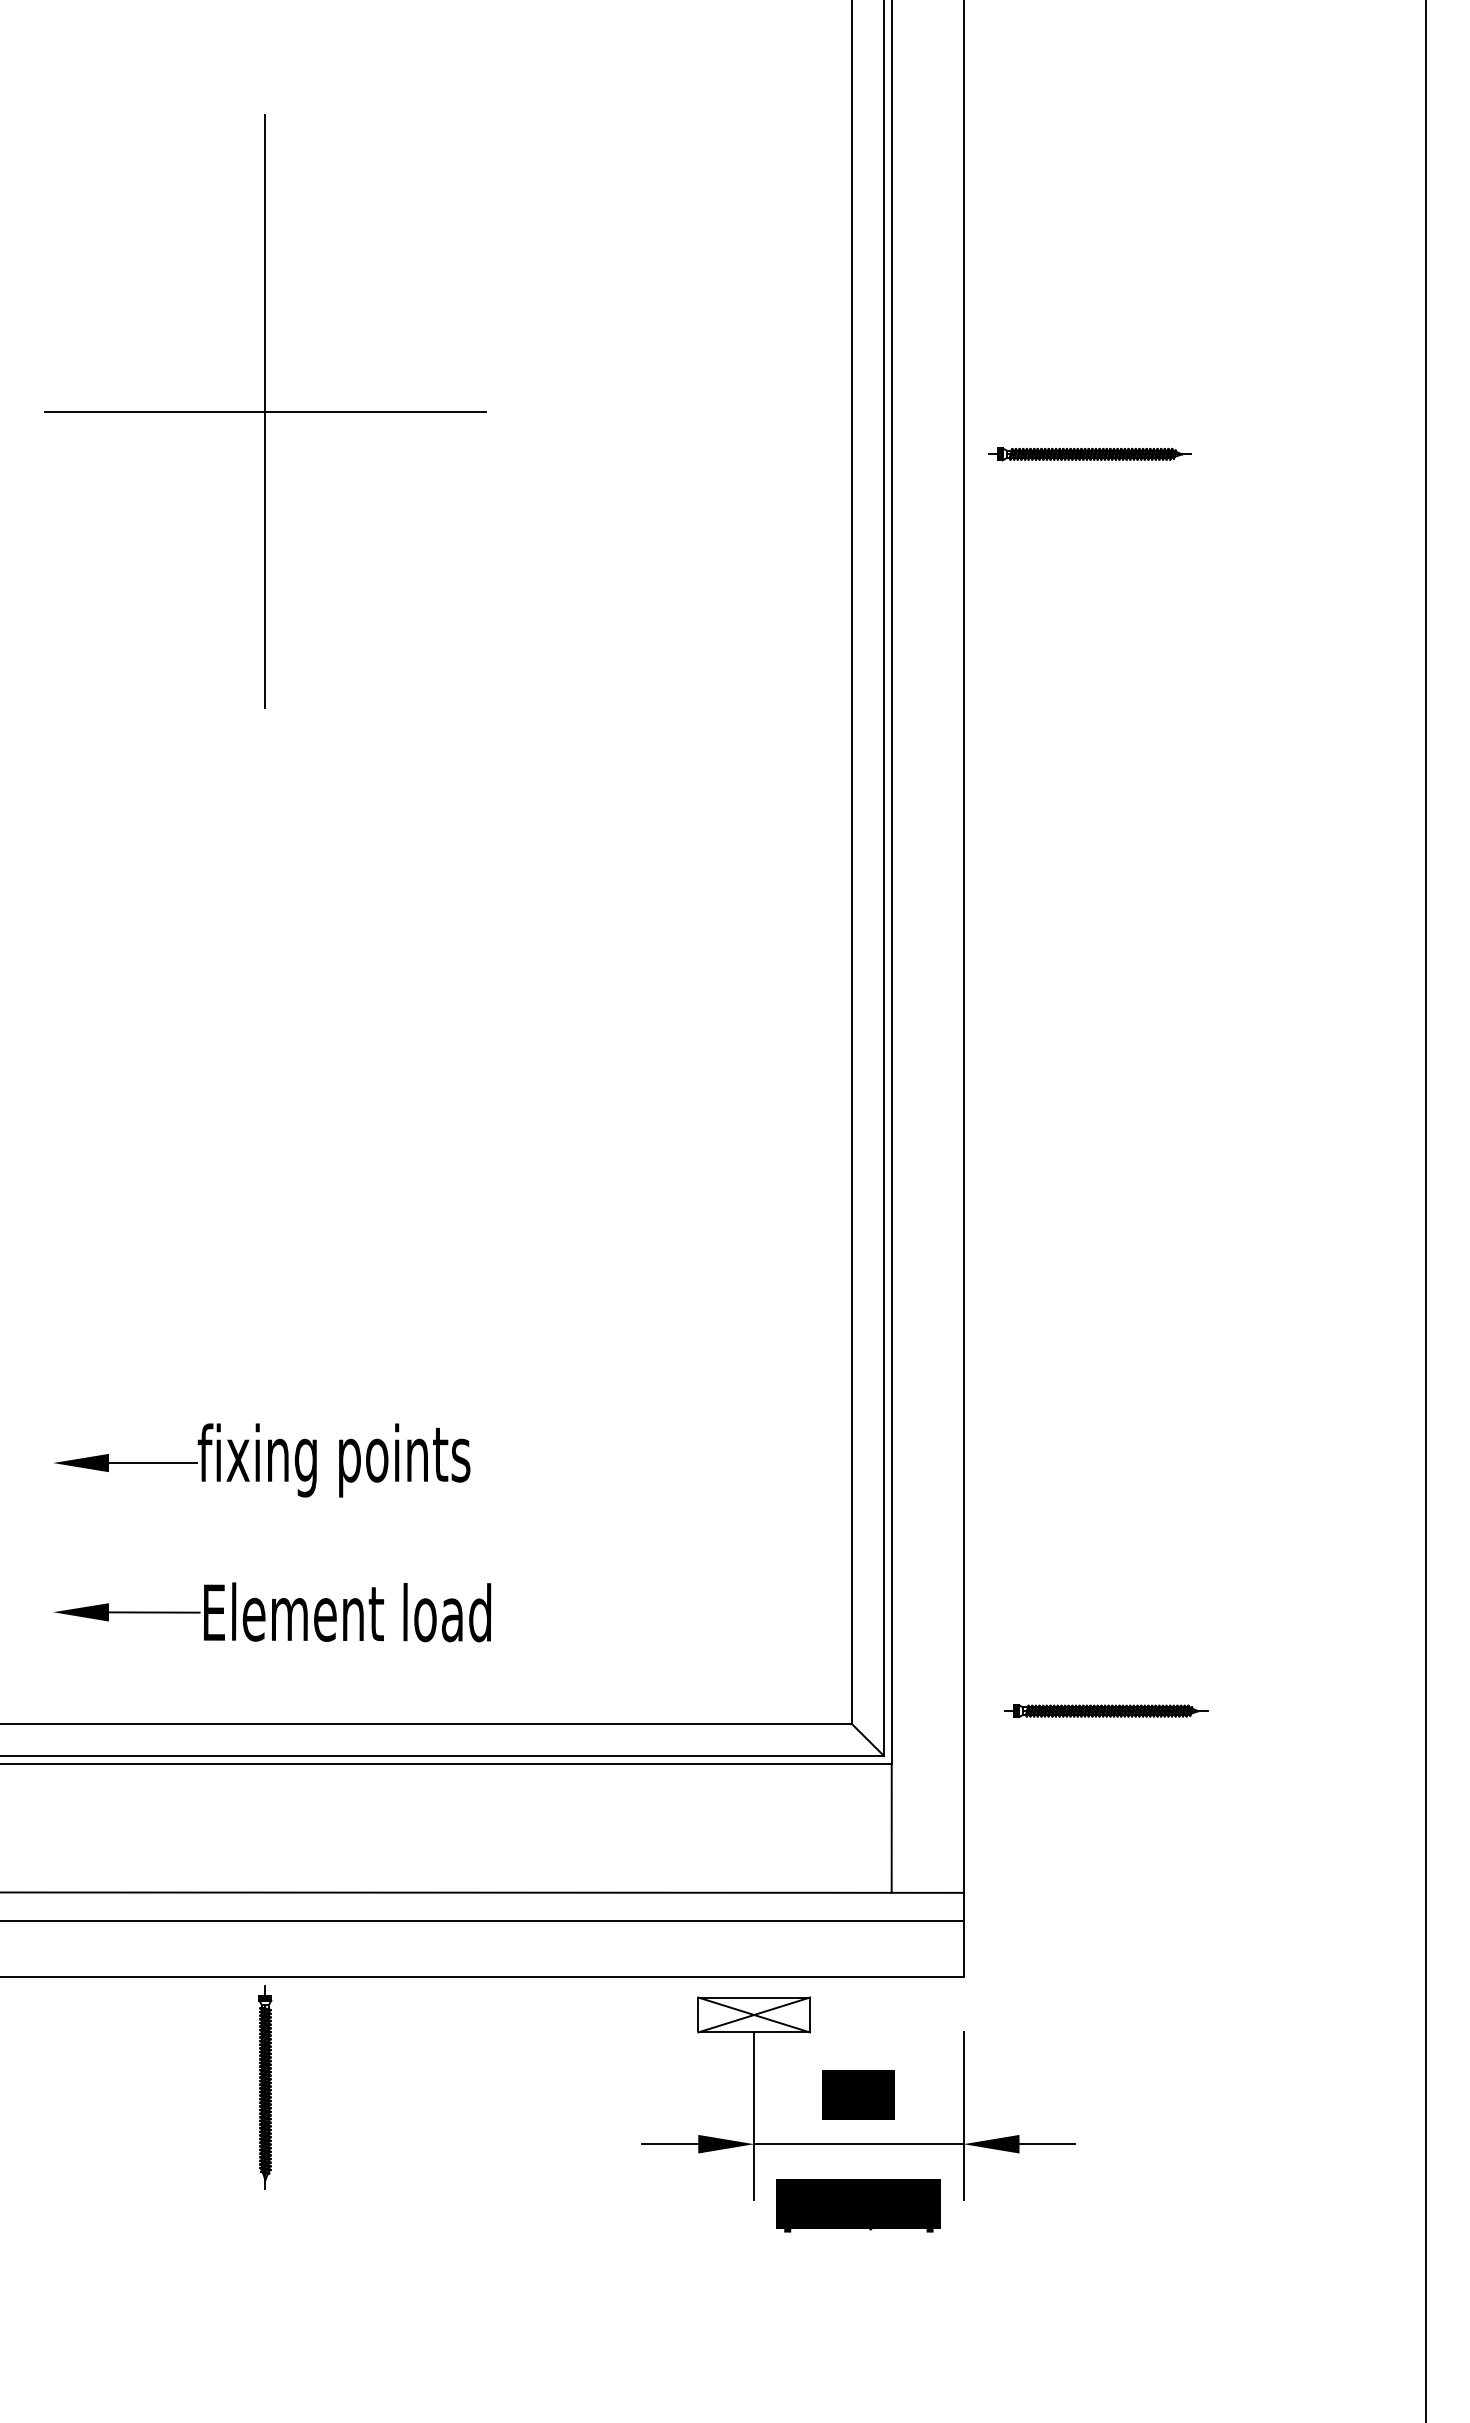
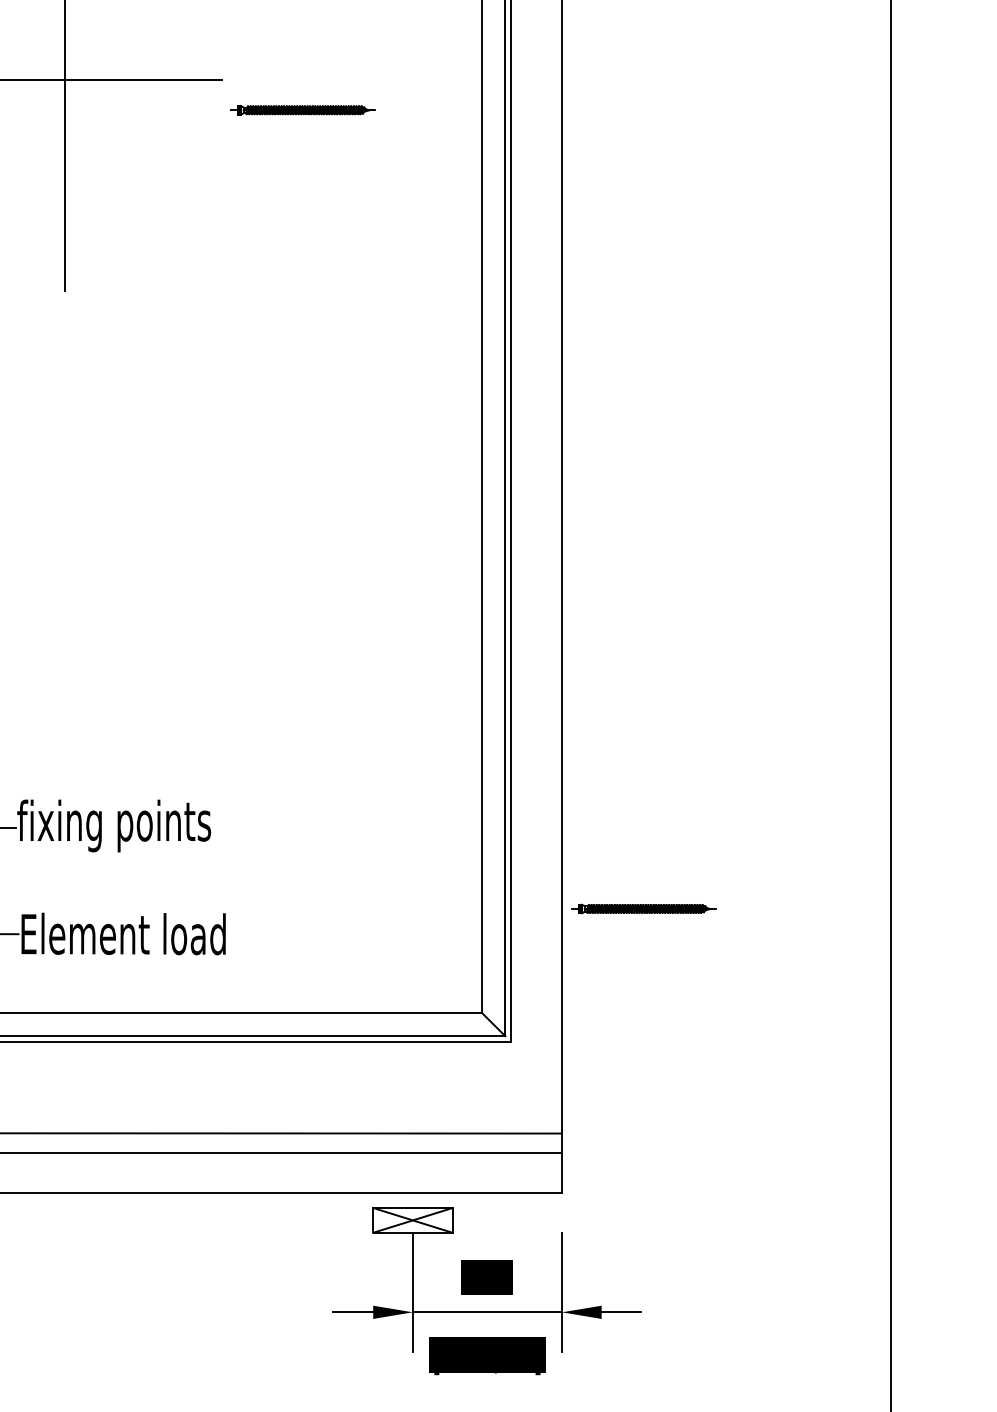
part: (1089, 454) -> (302, 110), moved
part: (1106, 1711) -> (644, 909), moved
line: (891, 1827) -> (510, 1087), removed
part: (265, 2087) -> (65, 1271), removed

